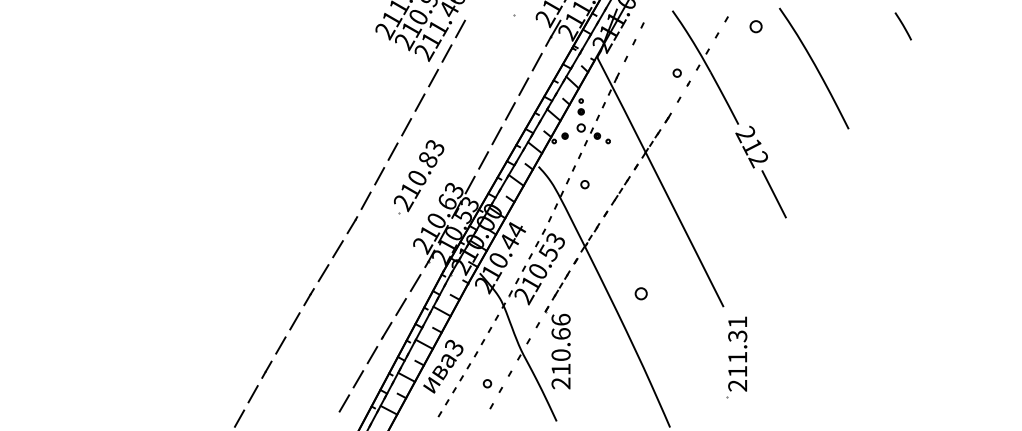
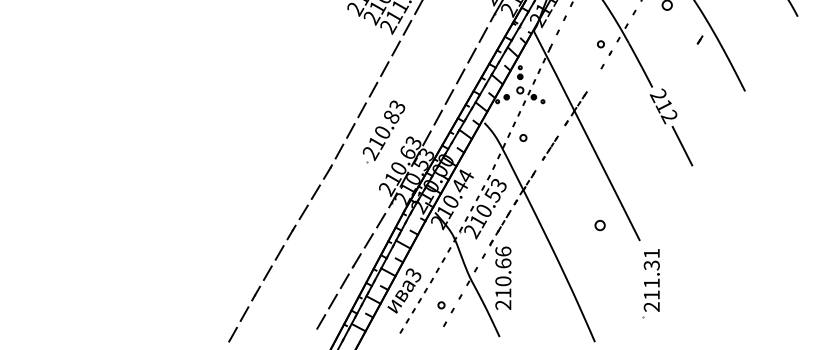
part: (667, 117) -> (699, 39), moved
part: (616, 196) -> (549, 147), size x0.7
part: (640, 293) -> (599, 225), moved

